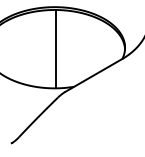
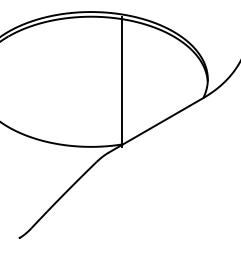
line: (55, 48) -> (122, 80), moved

